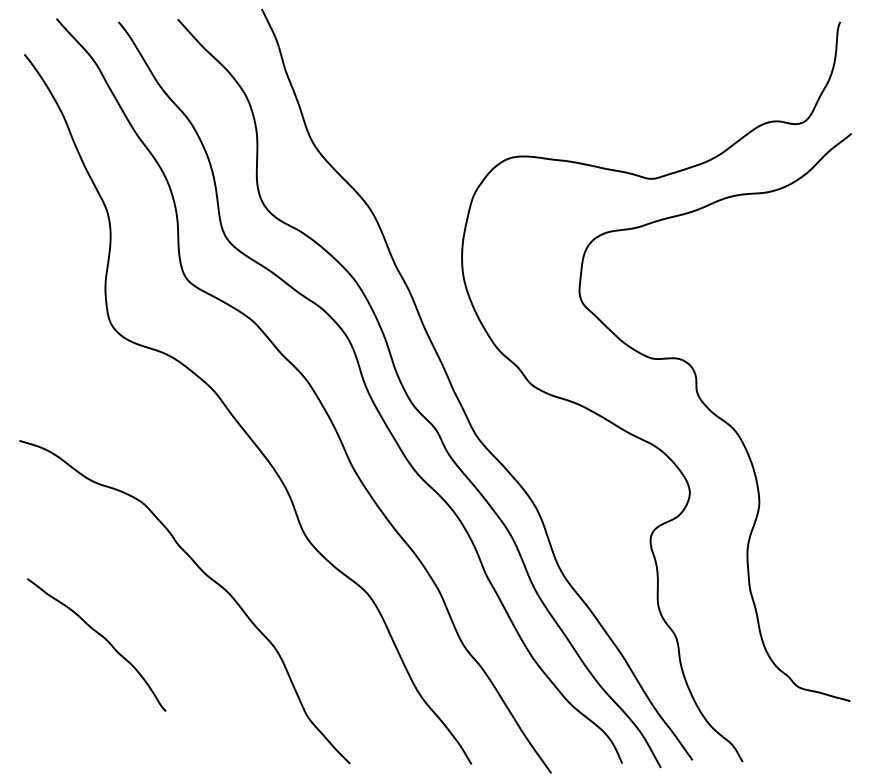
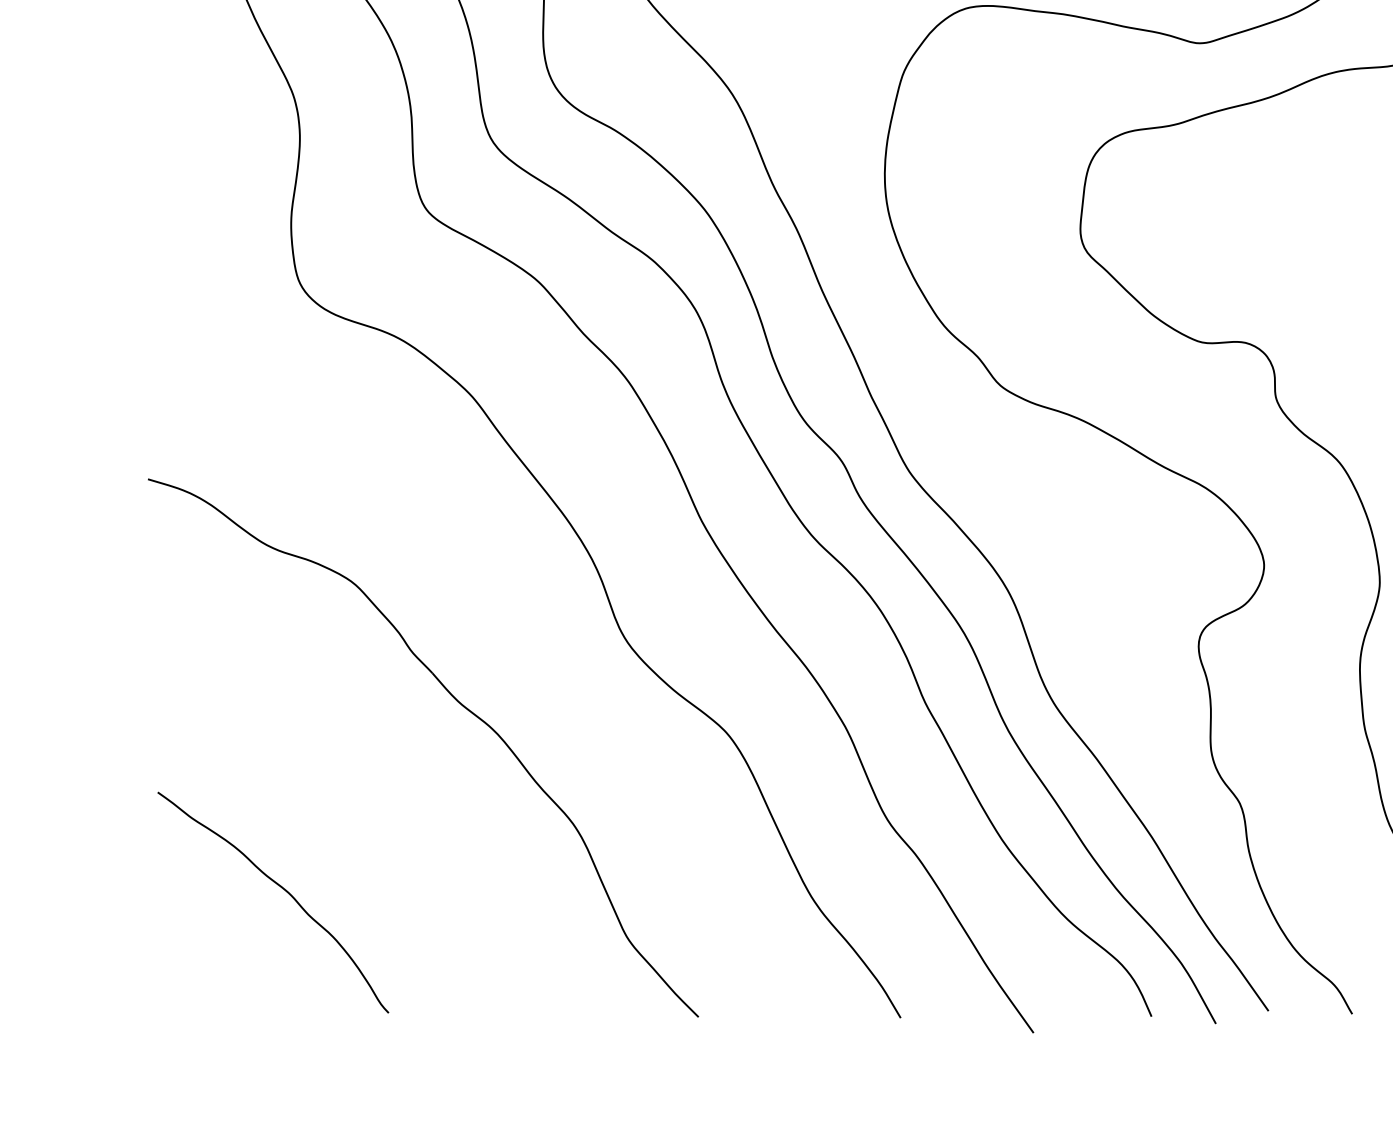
curve: (102, 637) -> (282, 890), moved

